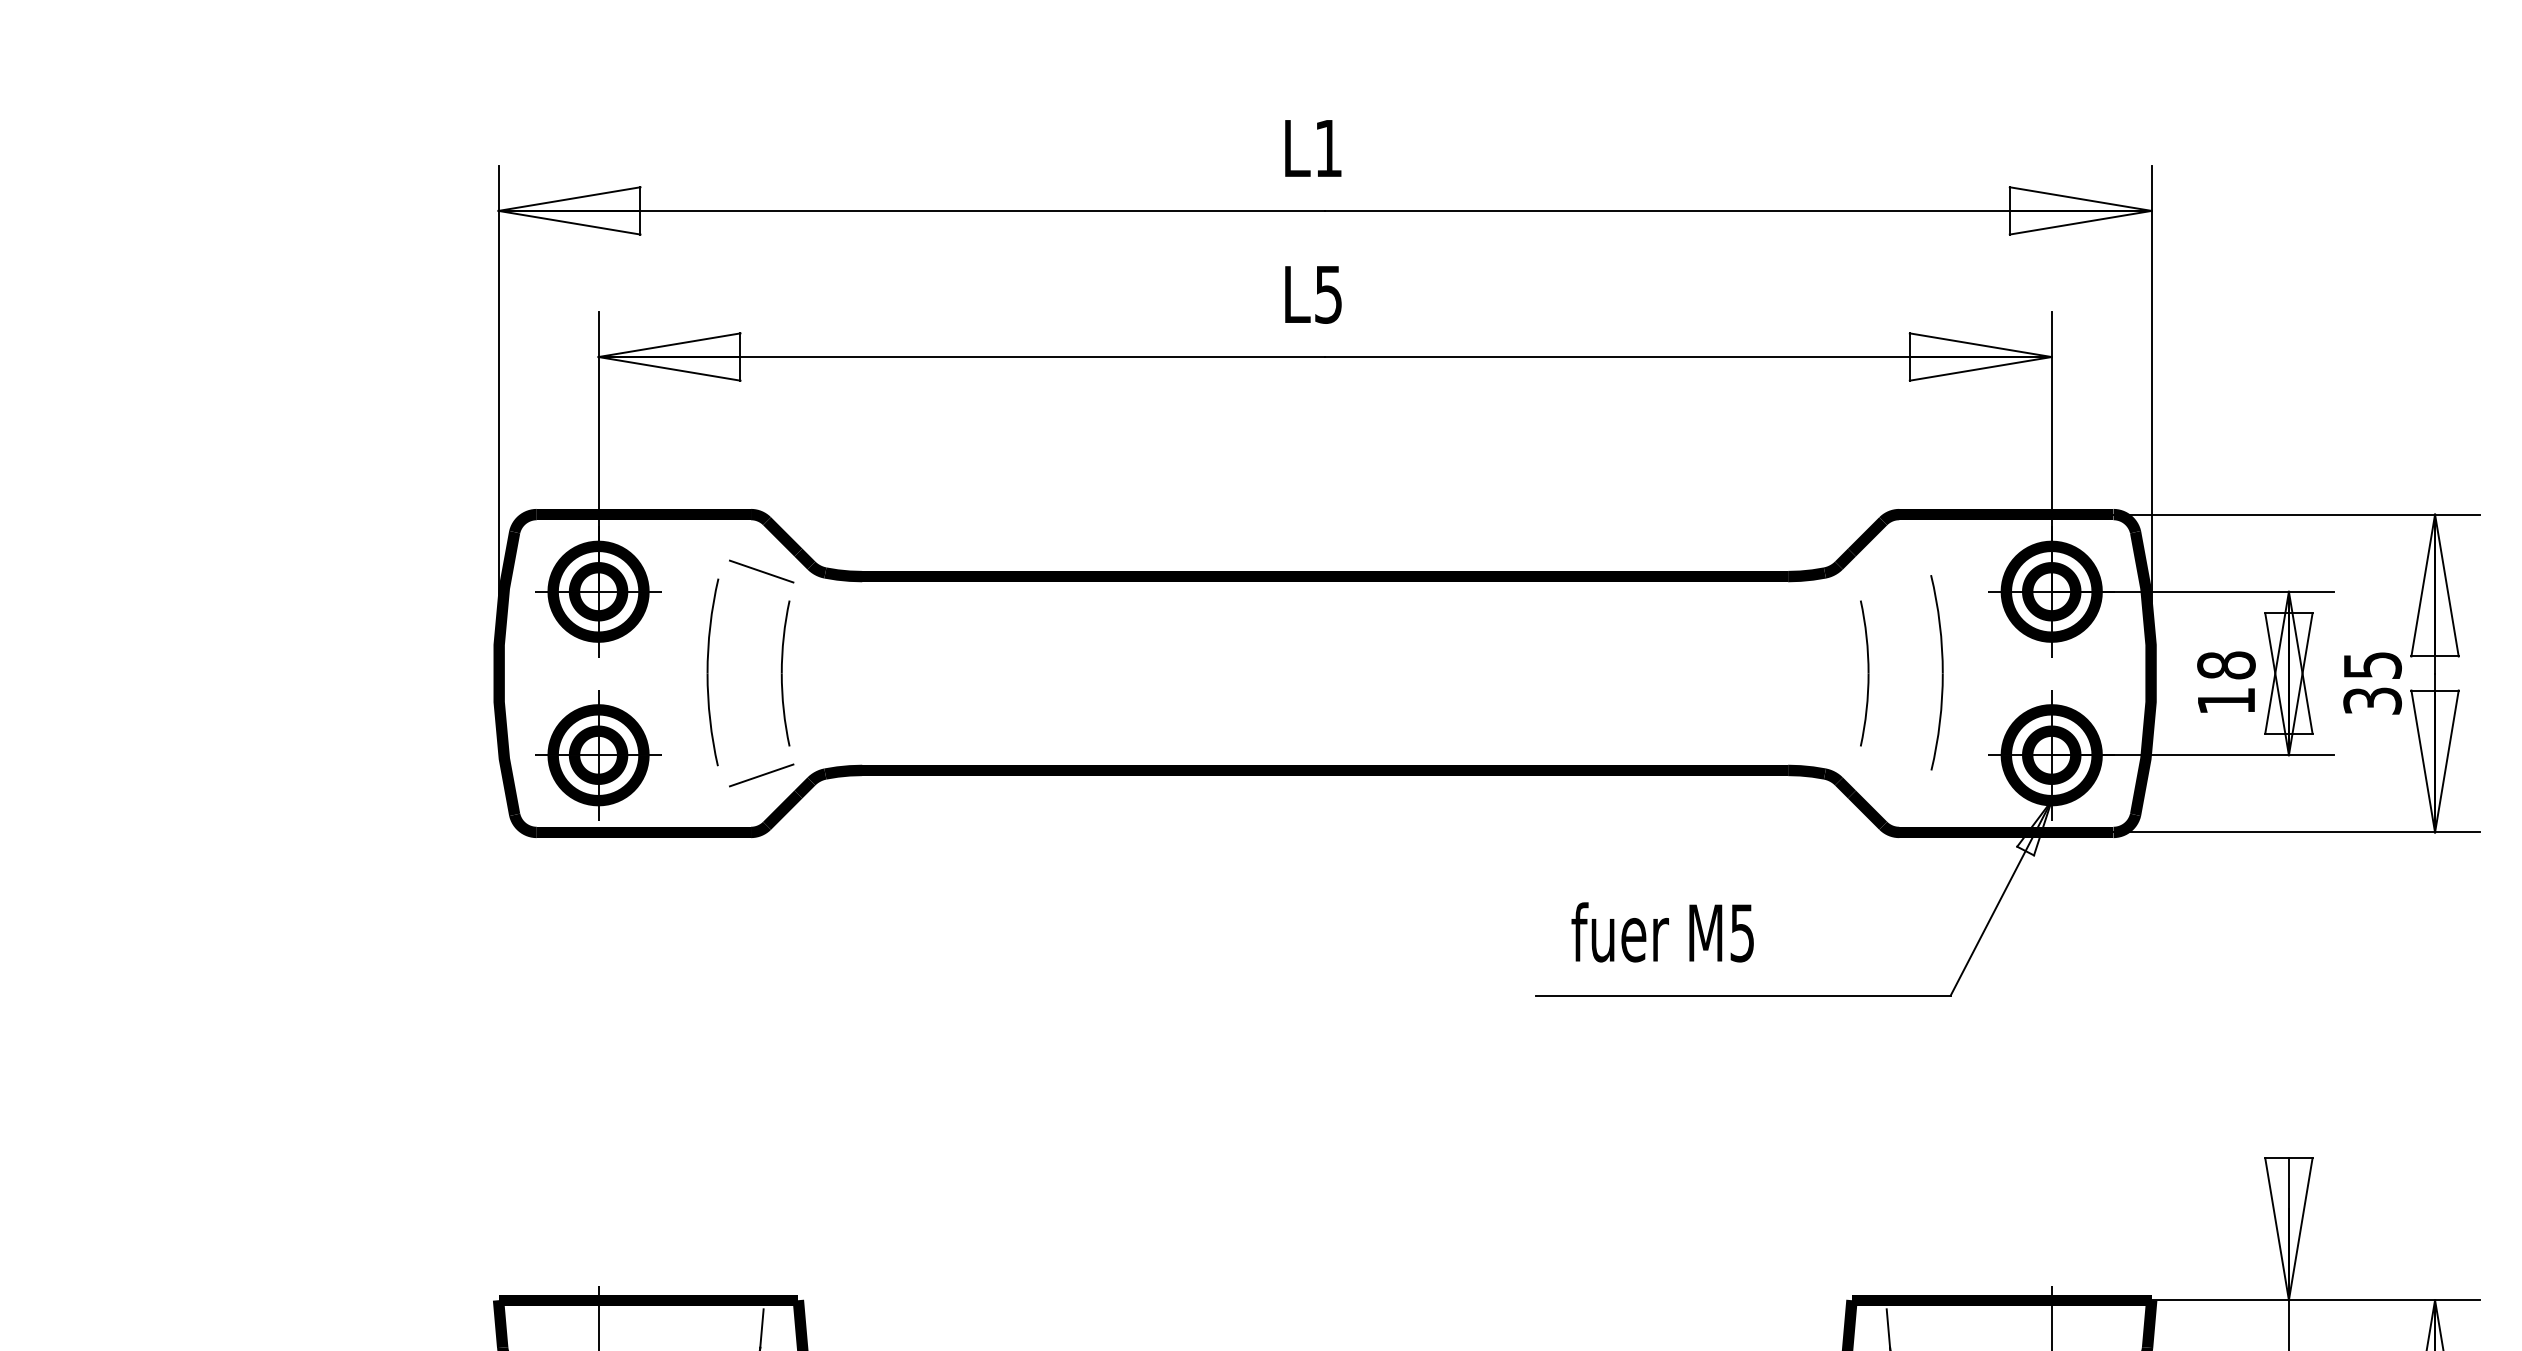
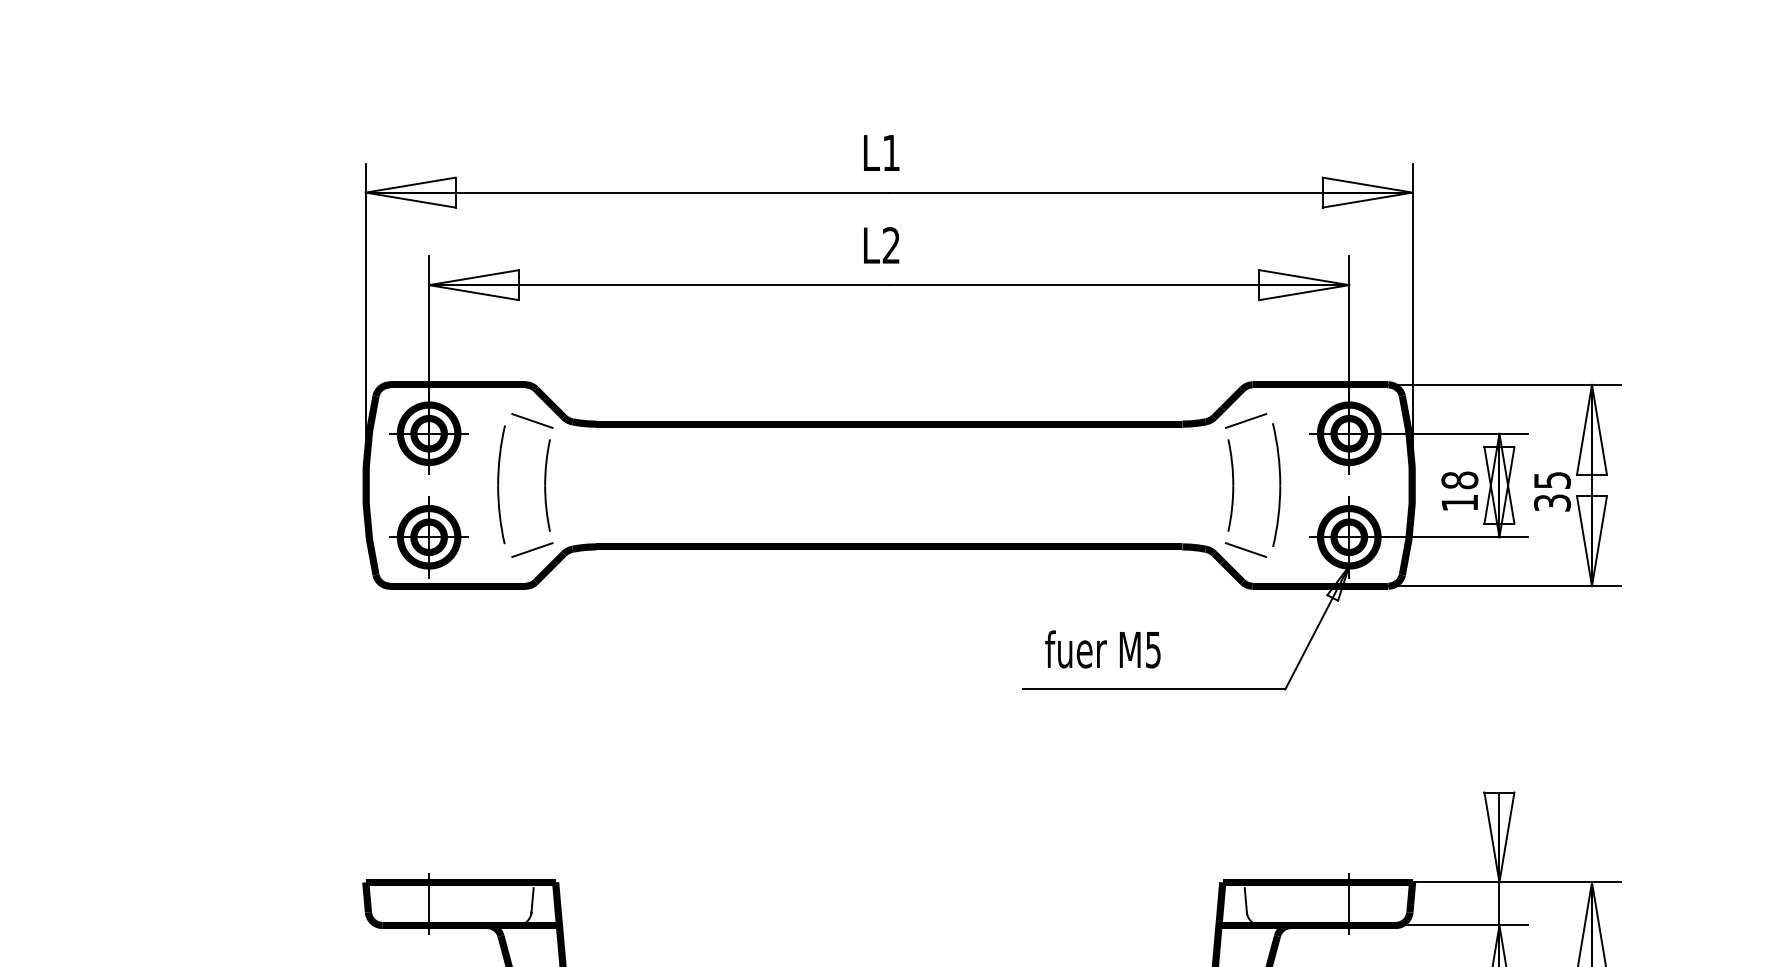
text: (1327, 294) -> (890, 245), L5 -> L2
line: (1887, 570) -> (1245, 420), added
line: (1887, 774) -> (1245, 549), added

